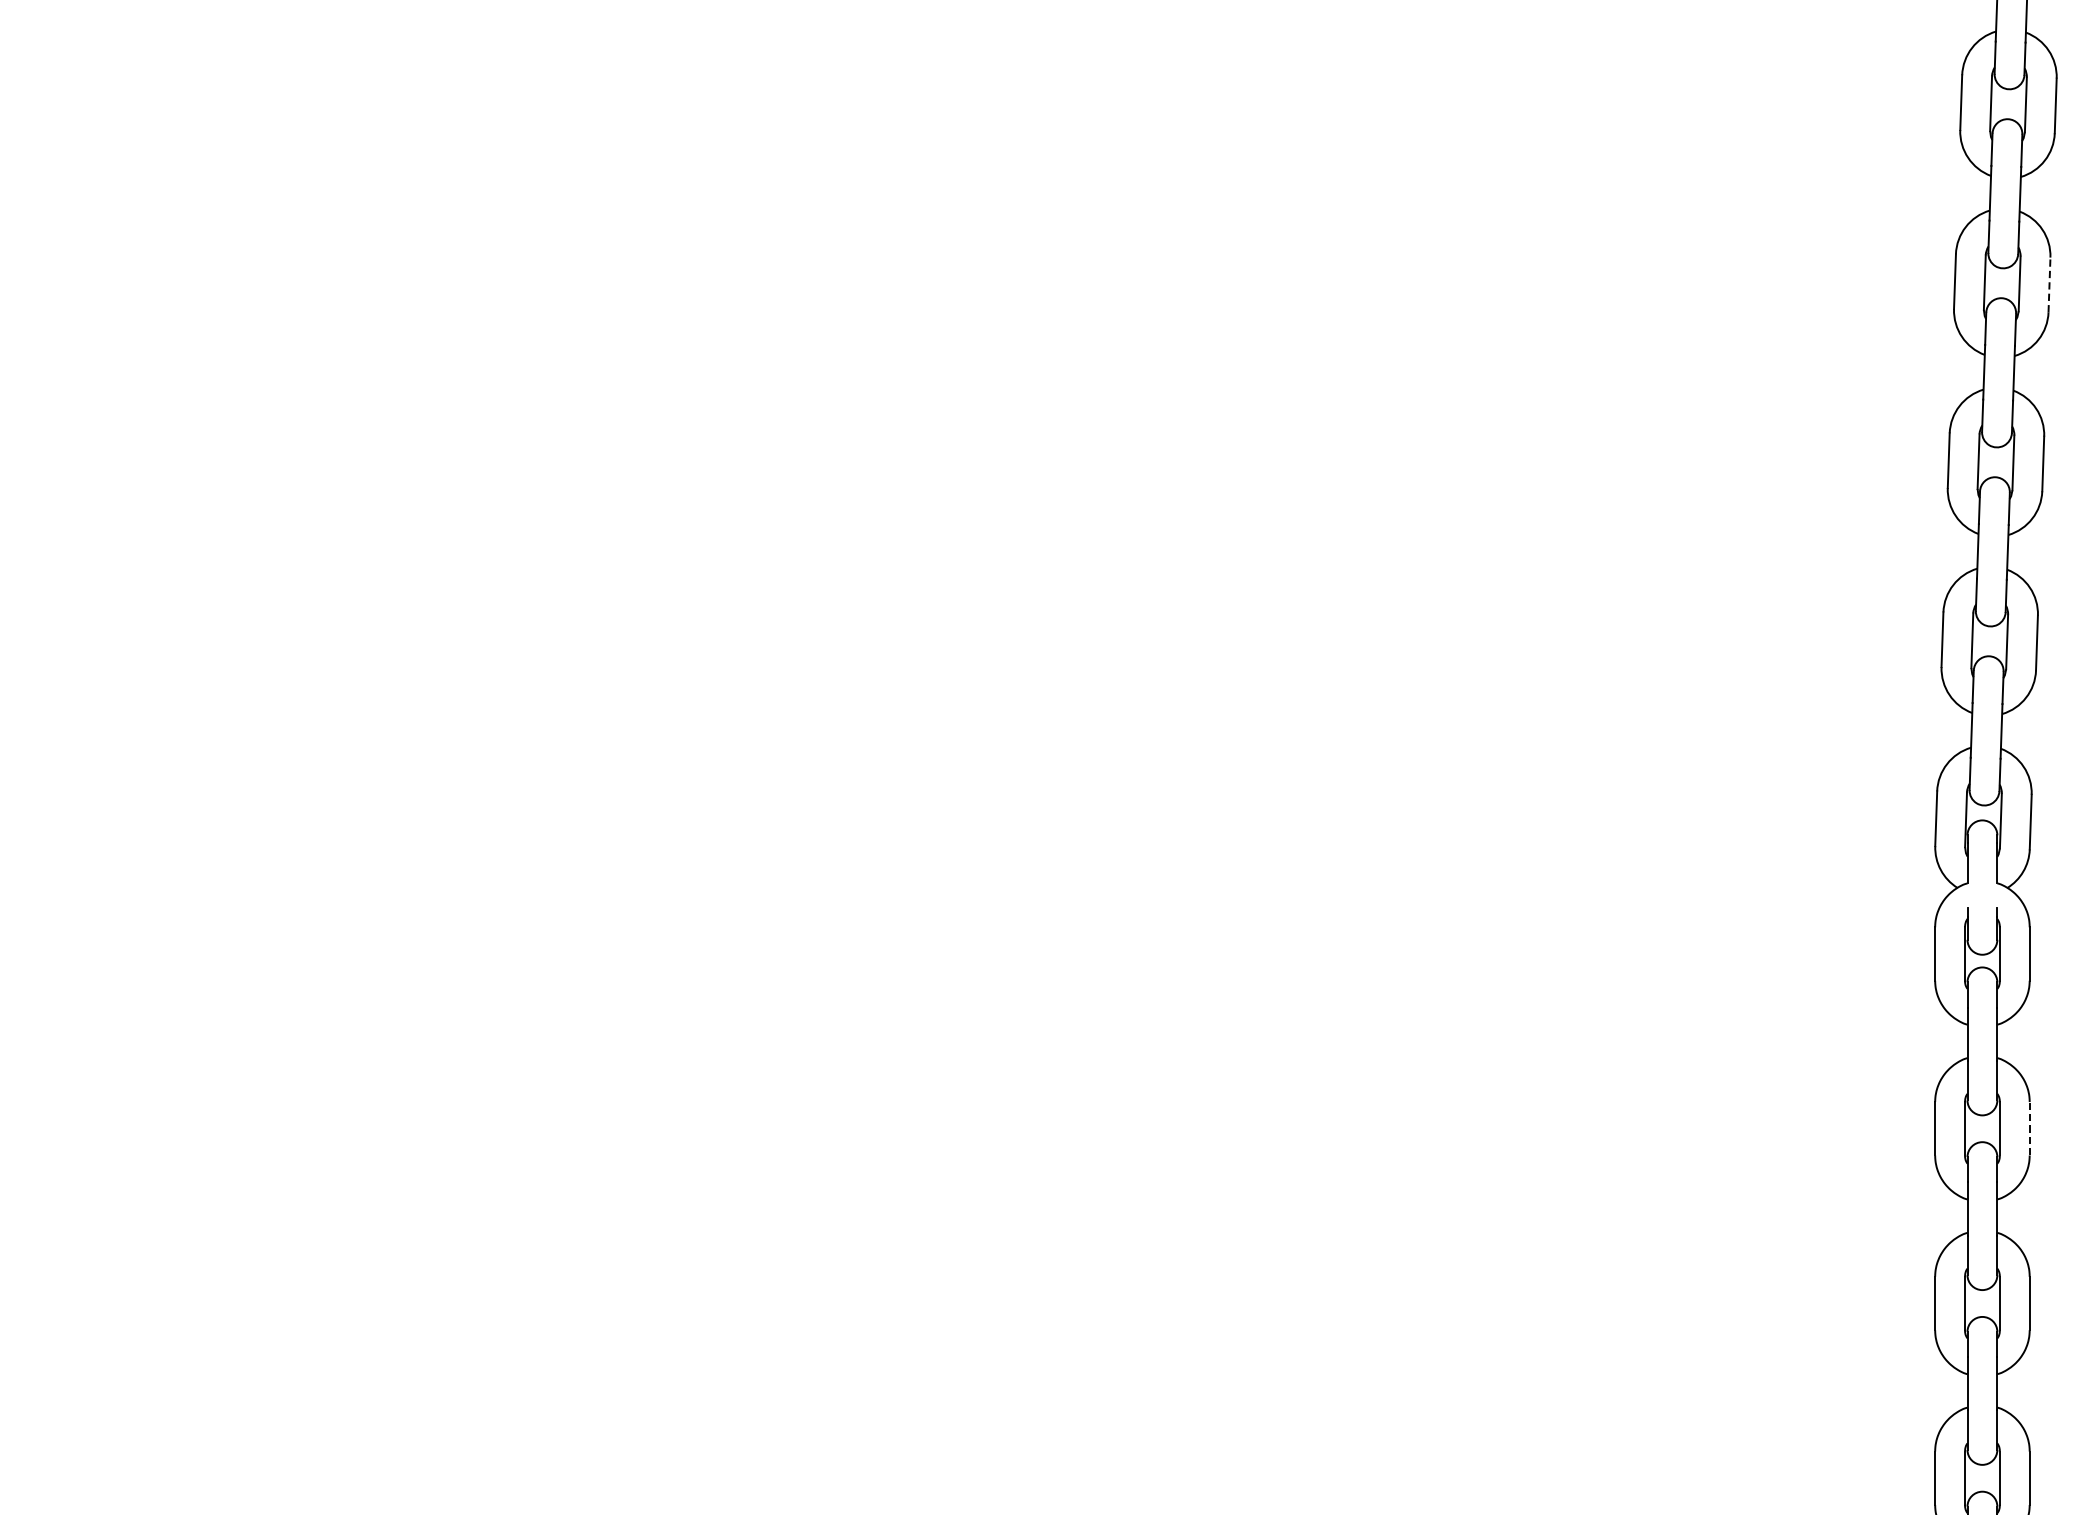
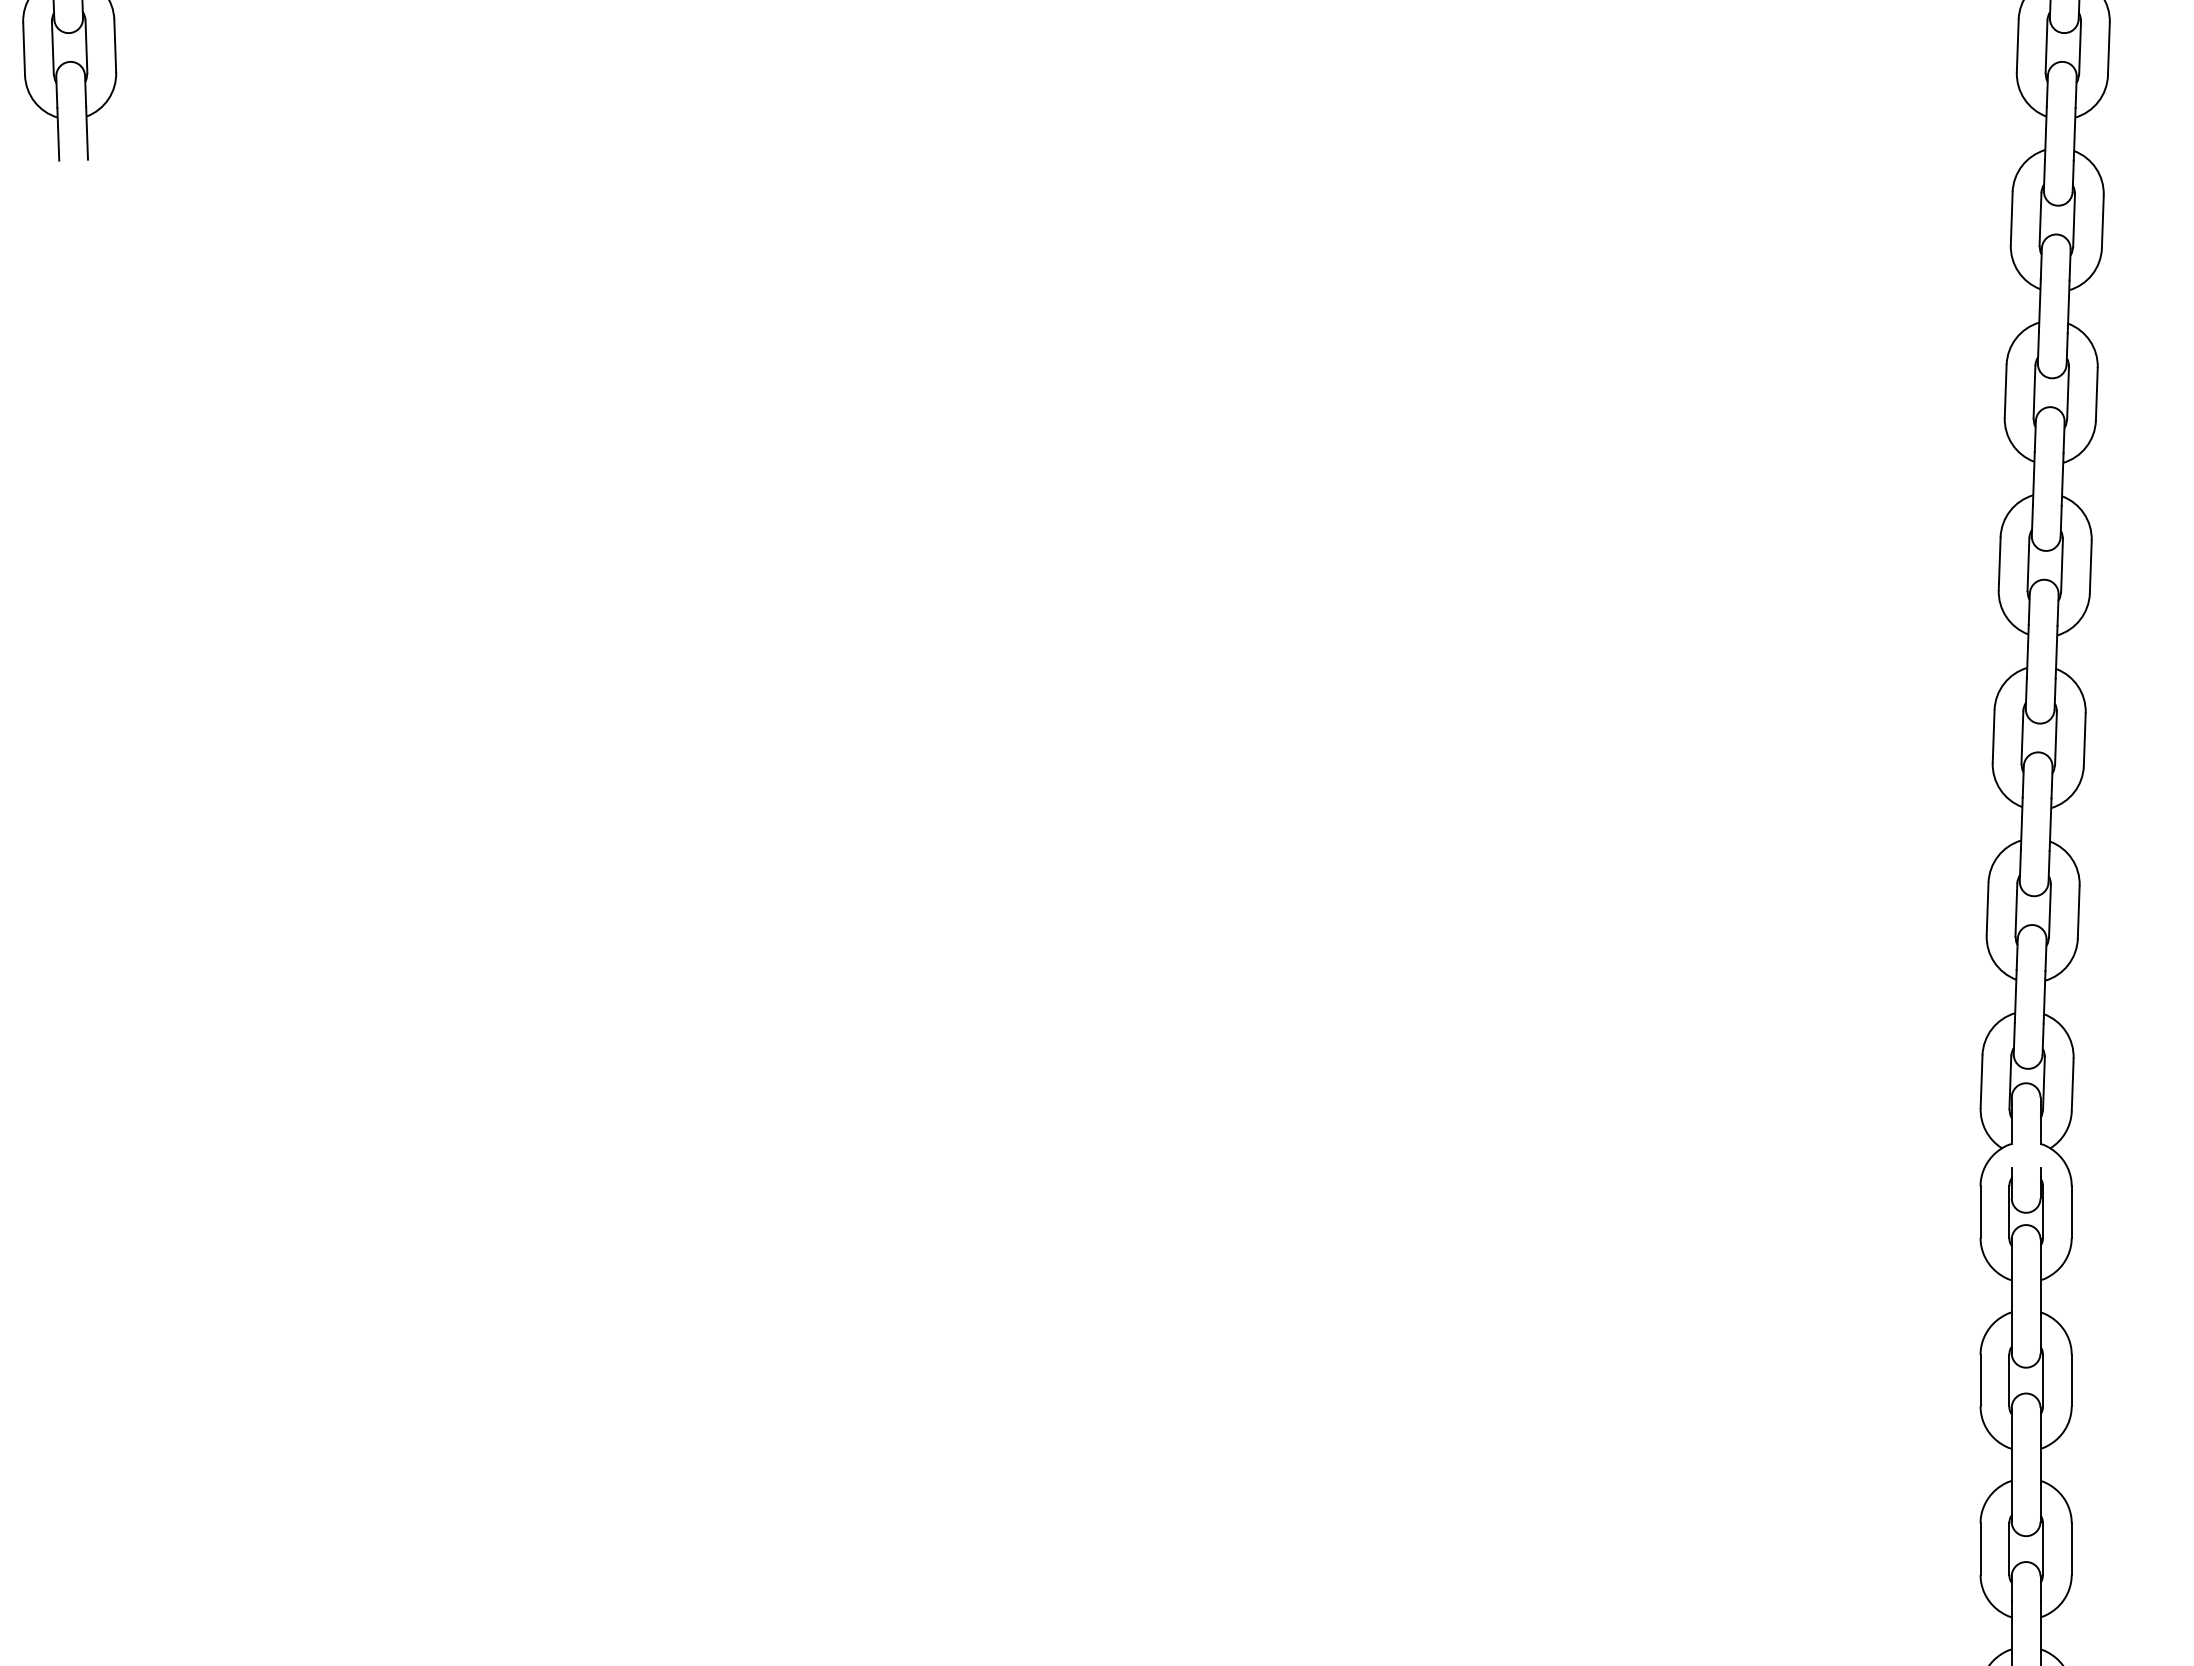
line: (2049, 284) -> (2090, 566), dashed -> solid
line: (2029, 1128) -> (2071, 1380), dashed -> solid

